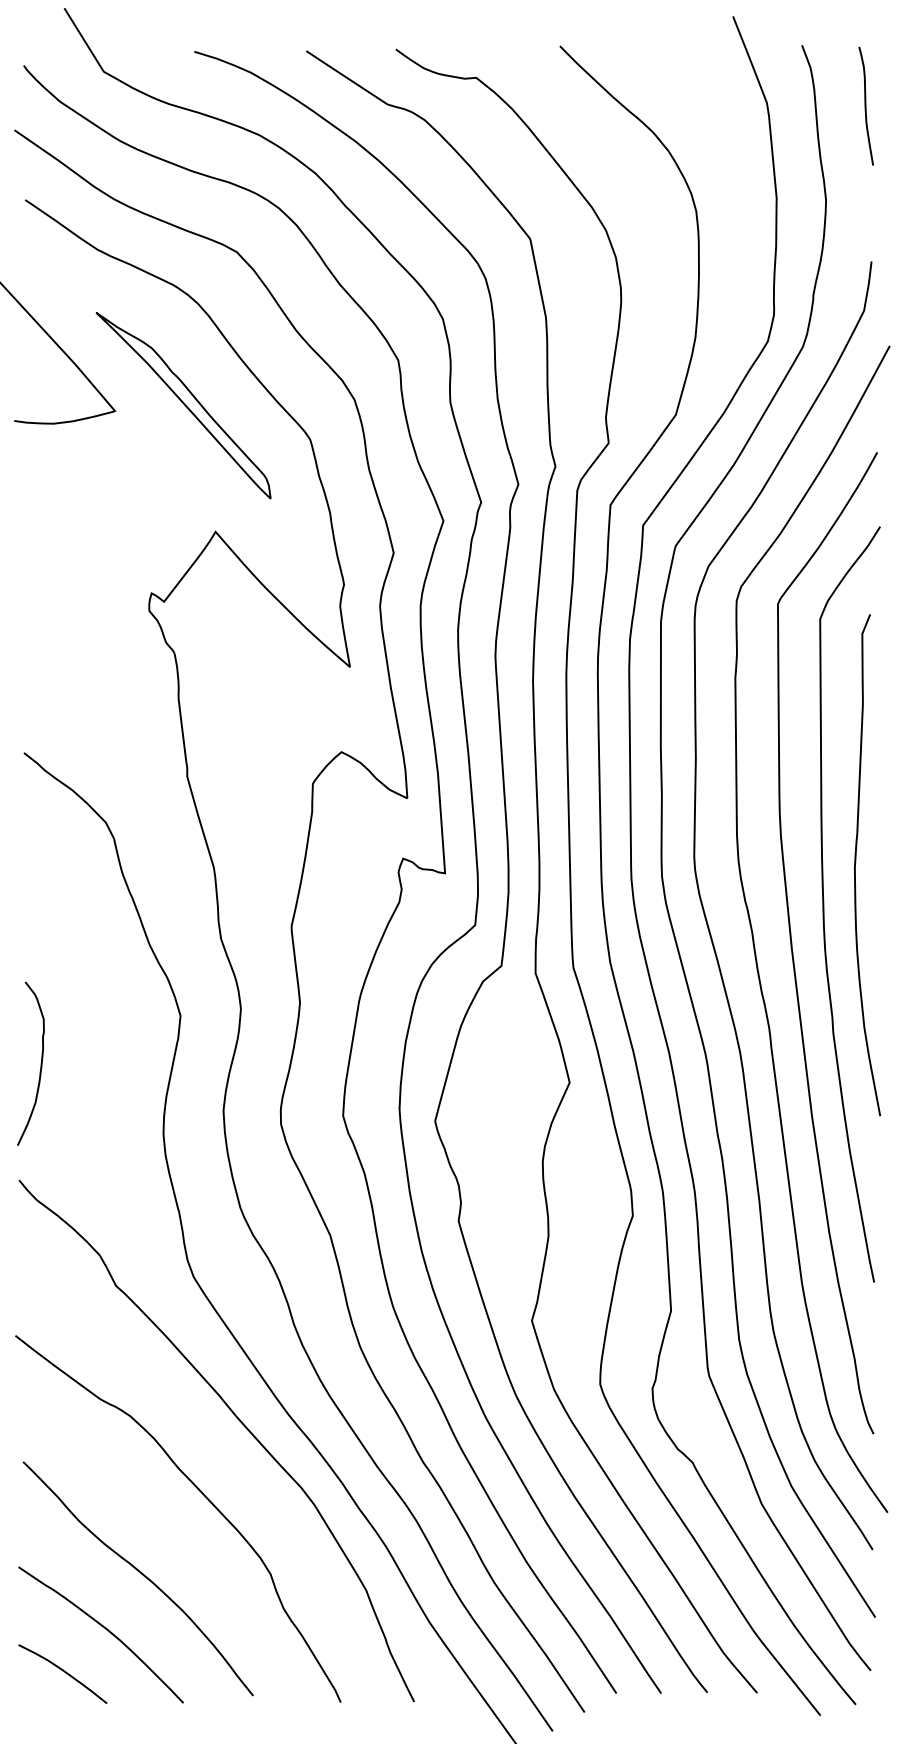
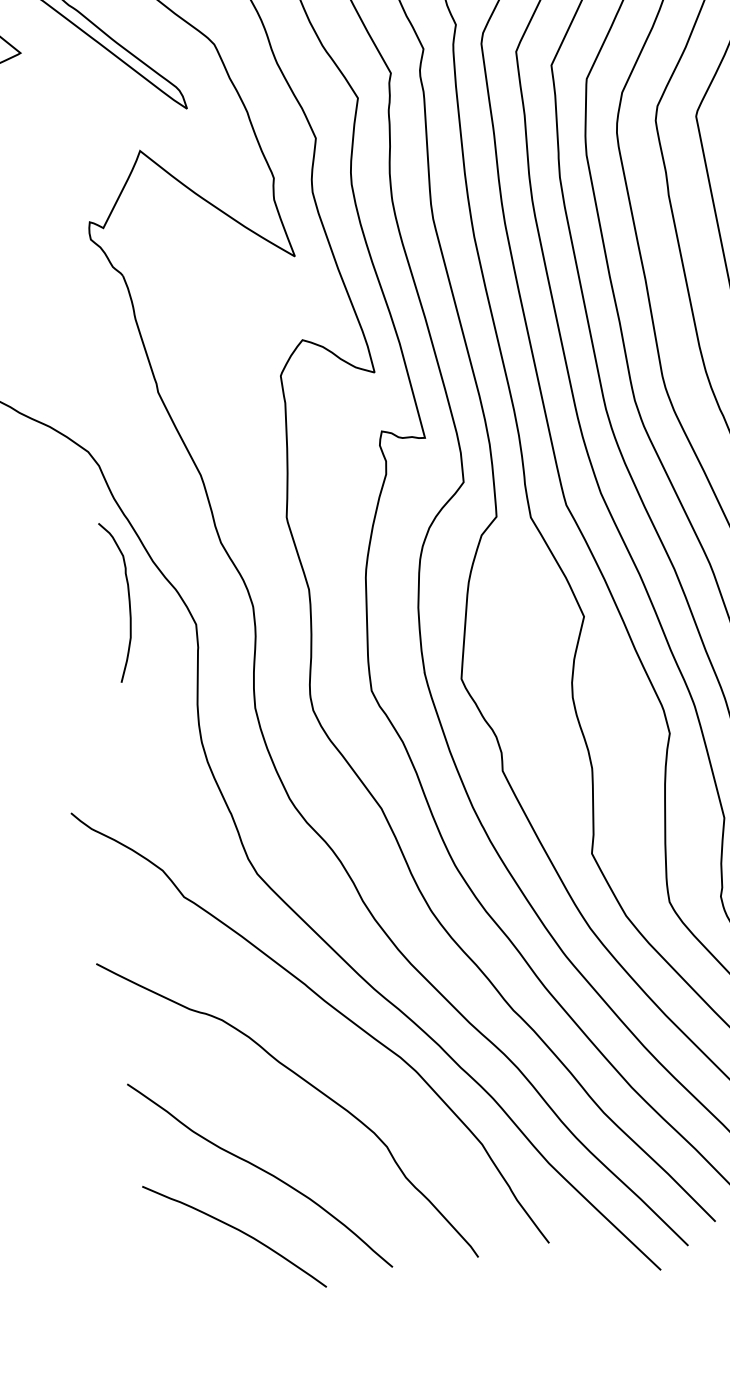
curve: (40, 1063) -> (128, 599), moved
curve: (62, 1671) -> (204, 1279), removed

